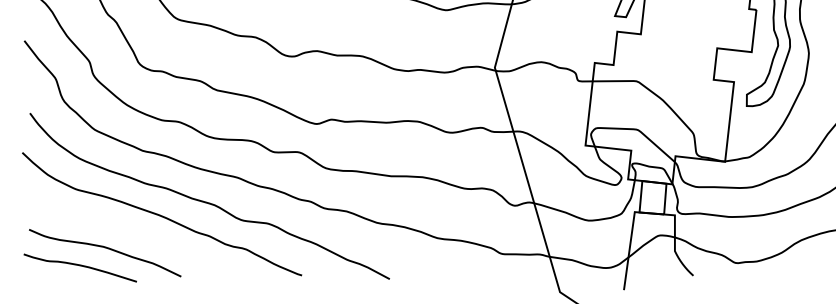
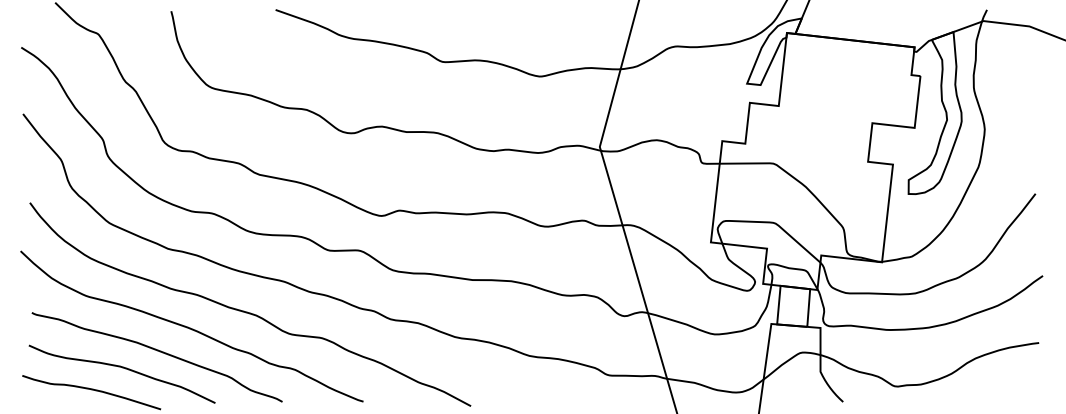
curve: (135, 235) -> (159, 352), added

